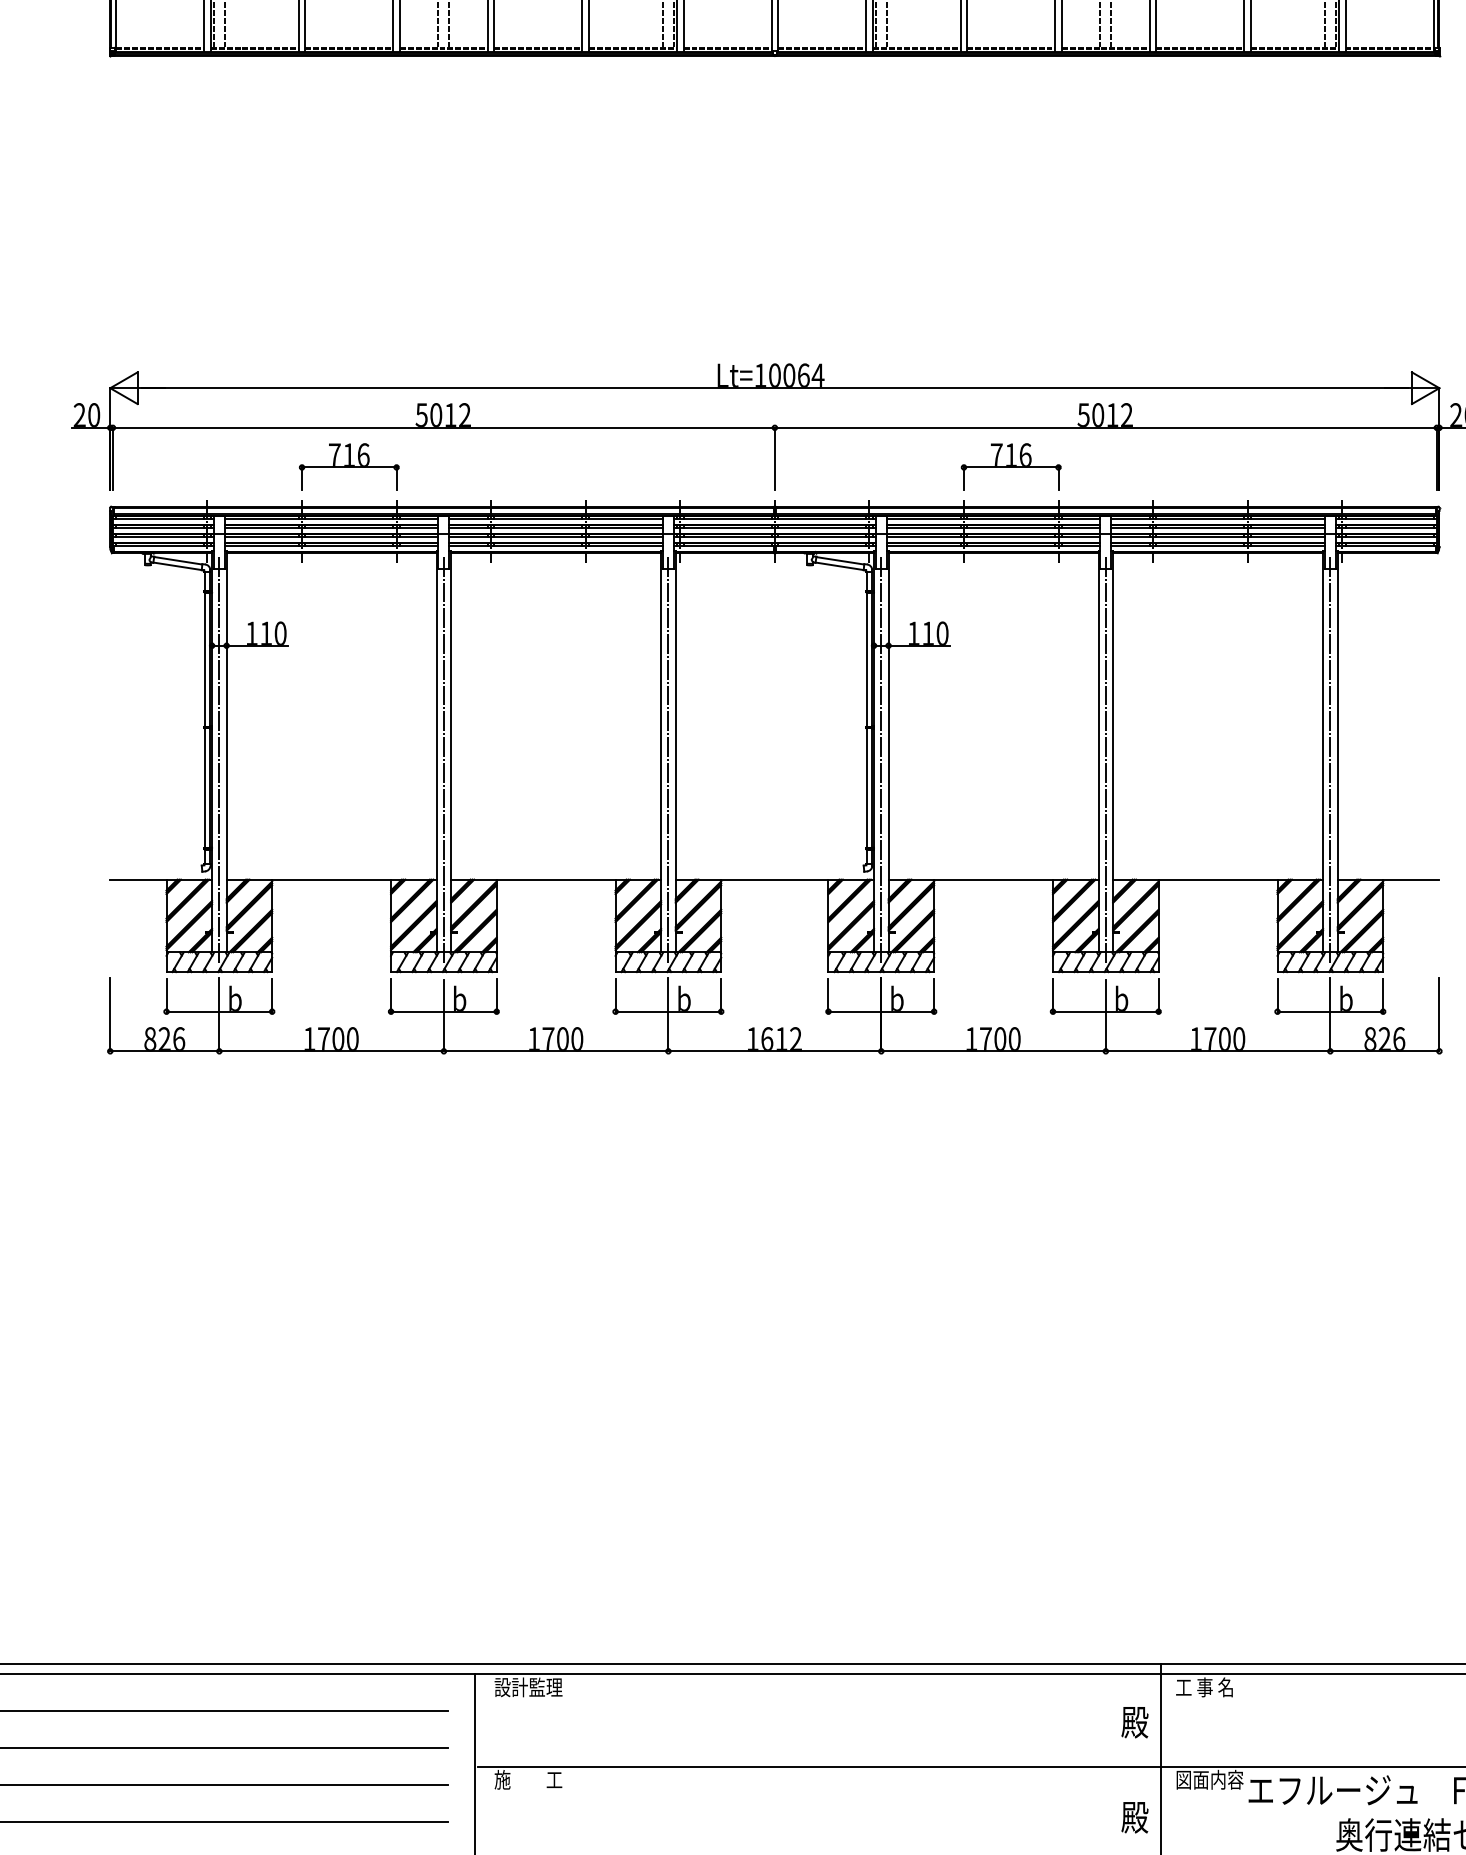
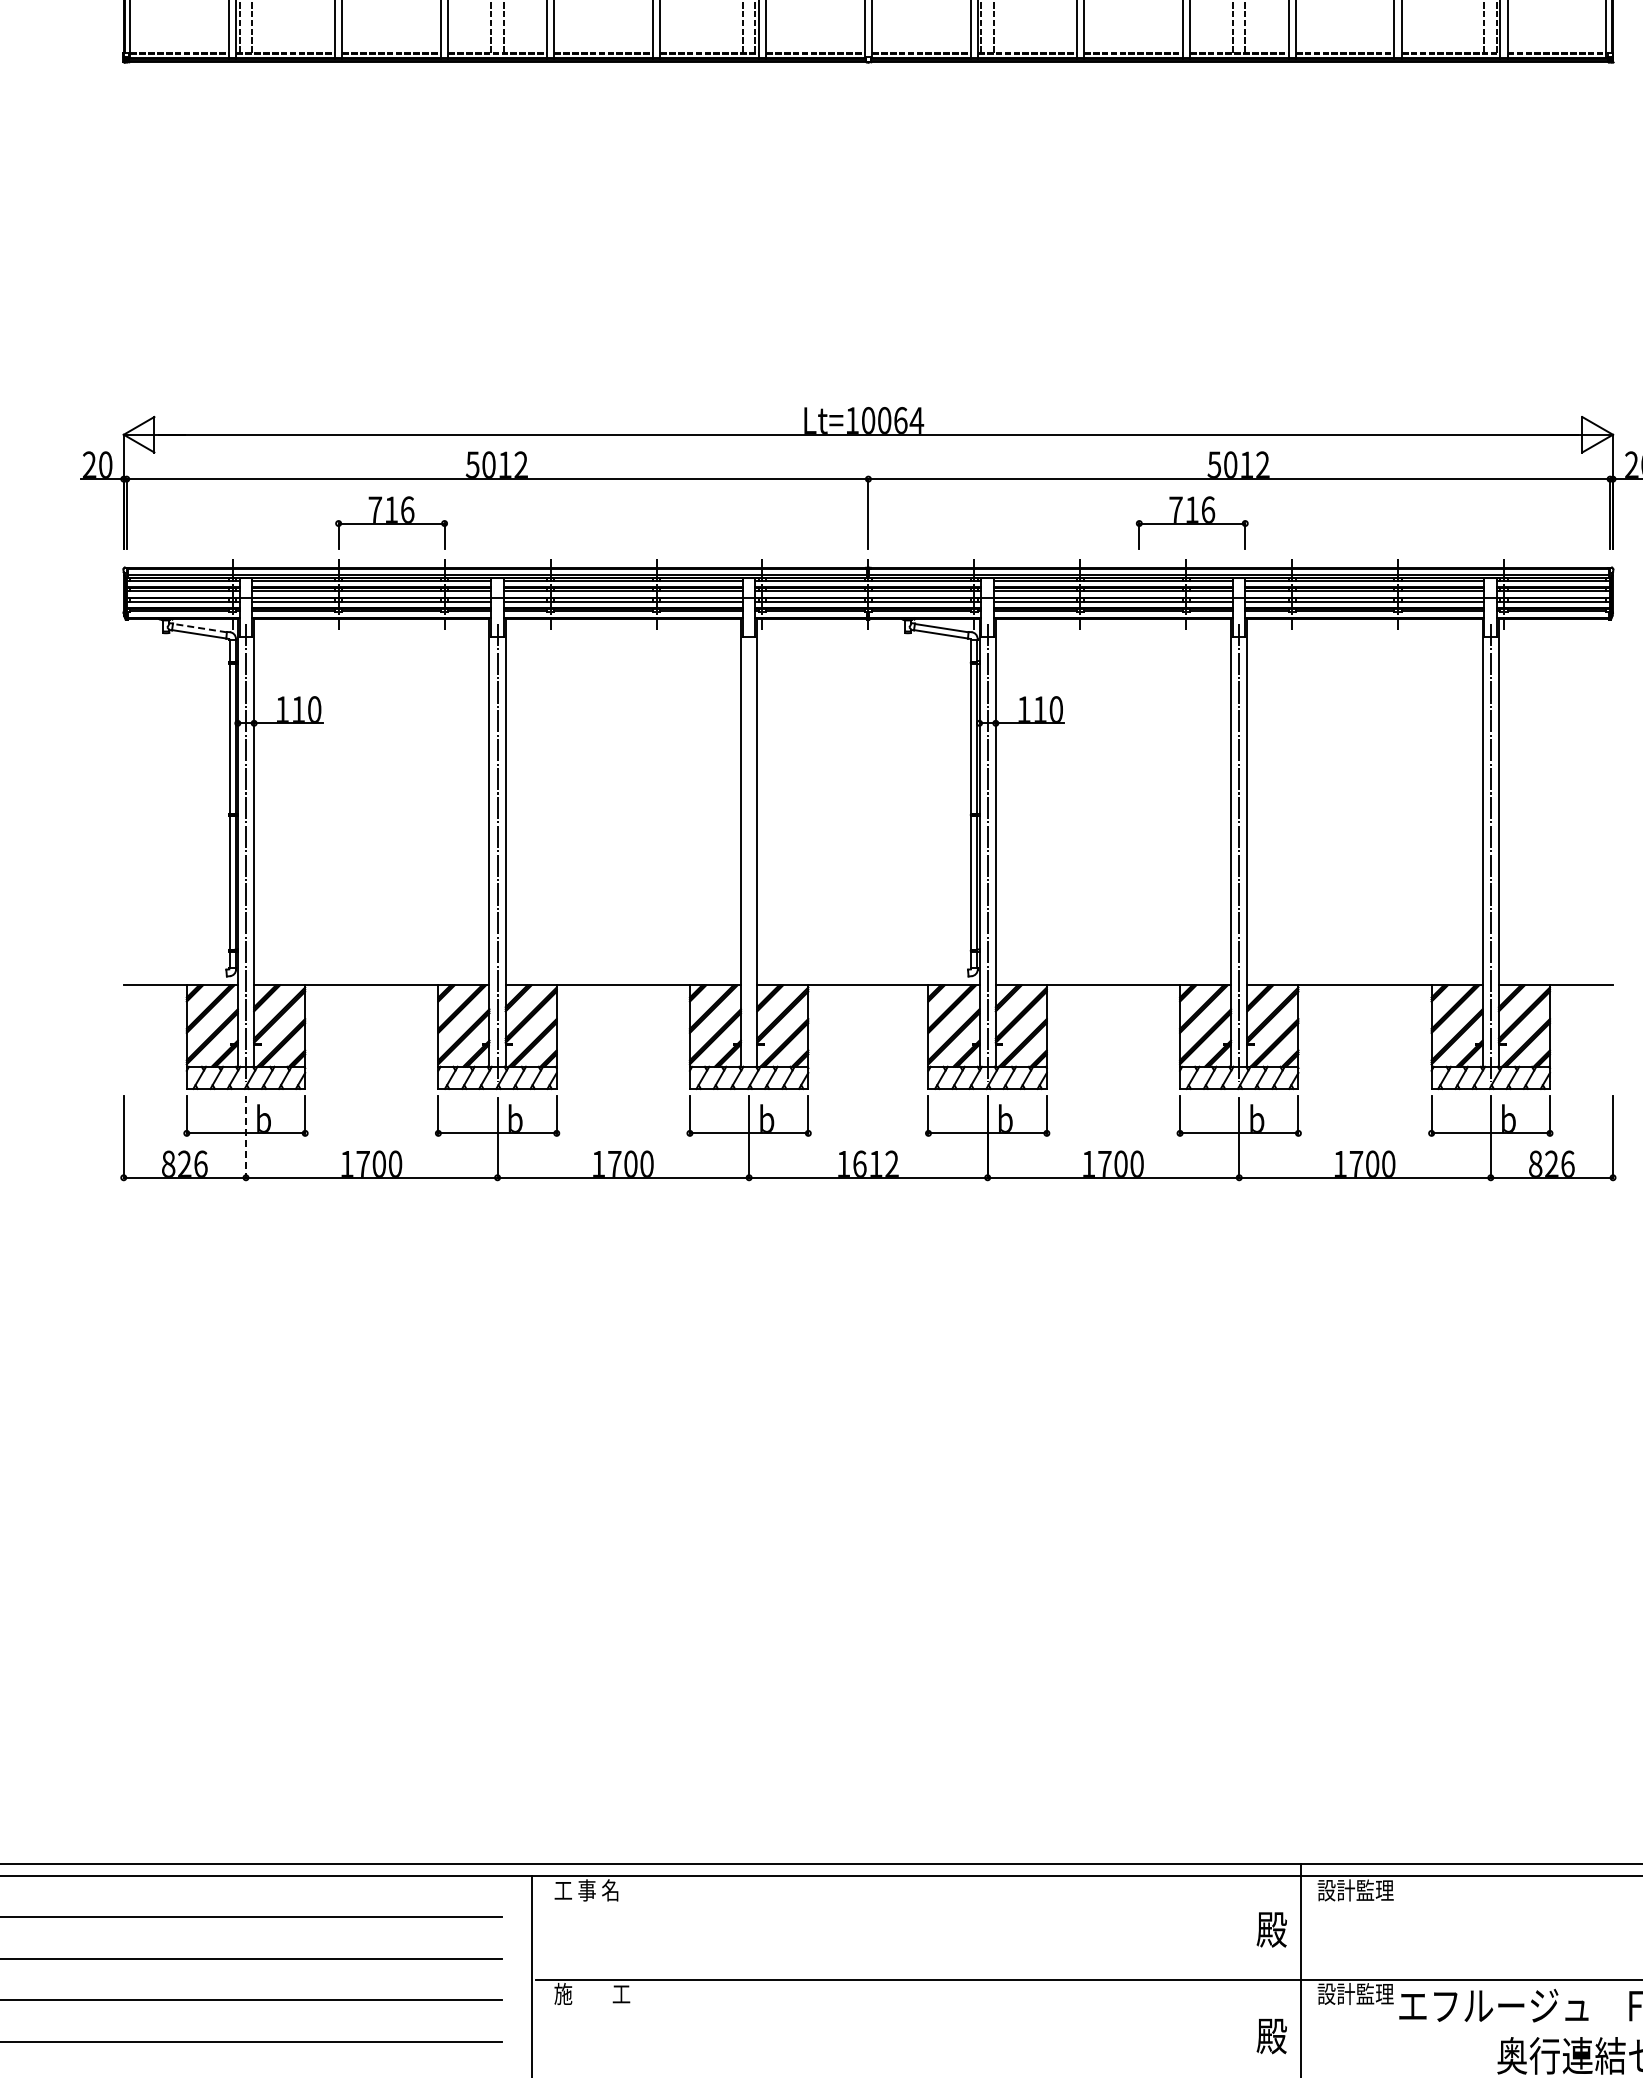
part: (1010, 466) -> (1191, 522), moved
line: (177, 561) -> (199, 628), solid -> dashed
line: (668, 761) -> (749, 852), removed
line: (219, 1015) -> (246, 1137), solid -> dashed
text: (528, 1687) -> (592, 1890), 設計監理 -> 工 事 名
text: (1209, 1687) -> (1355, 1890), 工 事 名 -> 設計監理
text: (1209, 1779) -> (1355, 1993), 図面内容 -> 設計監理

